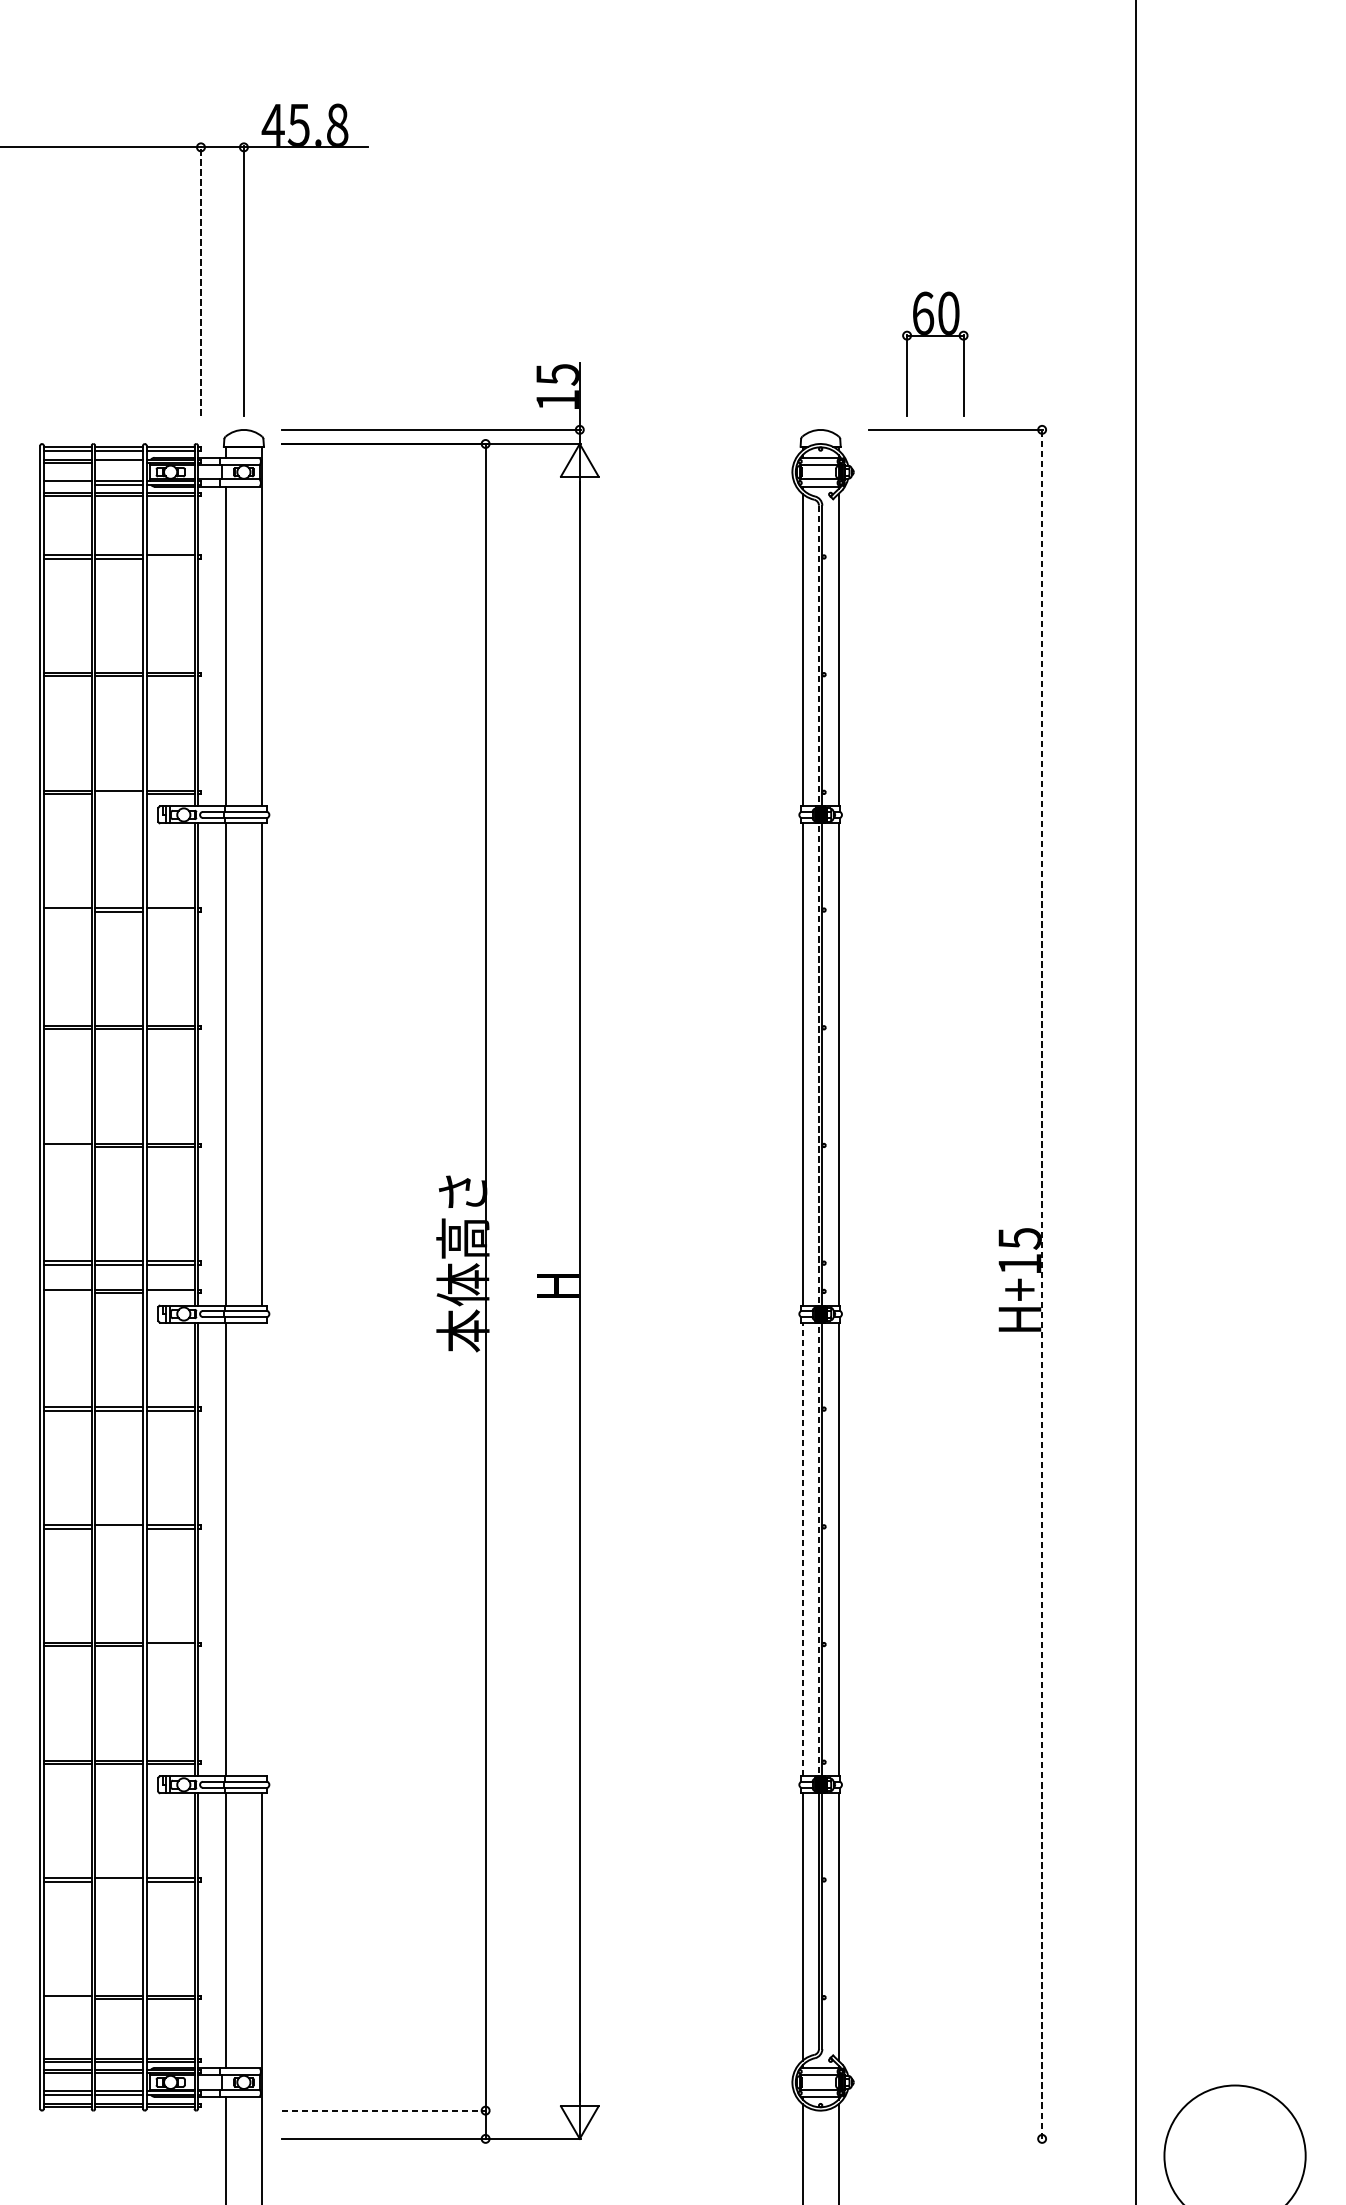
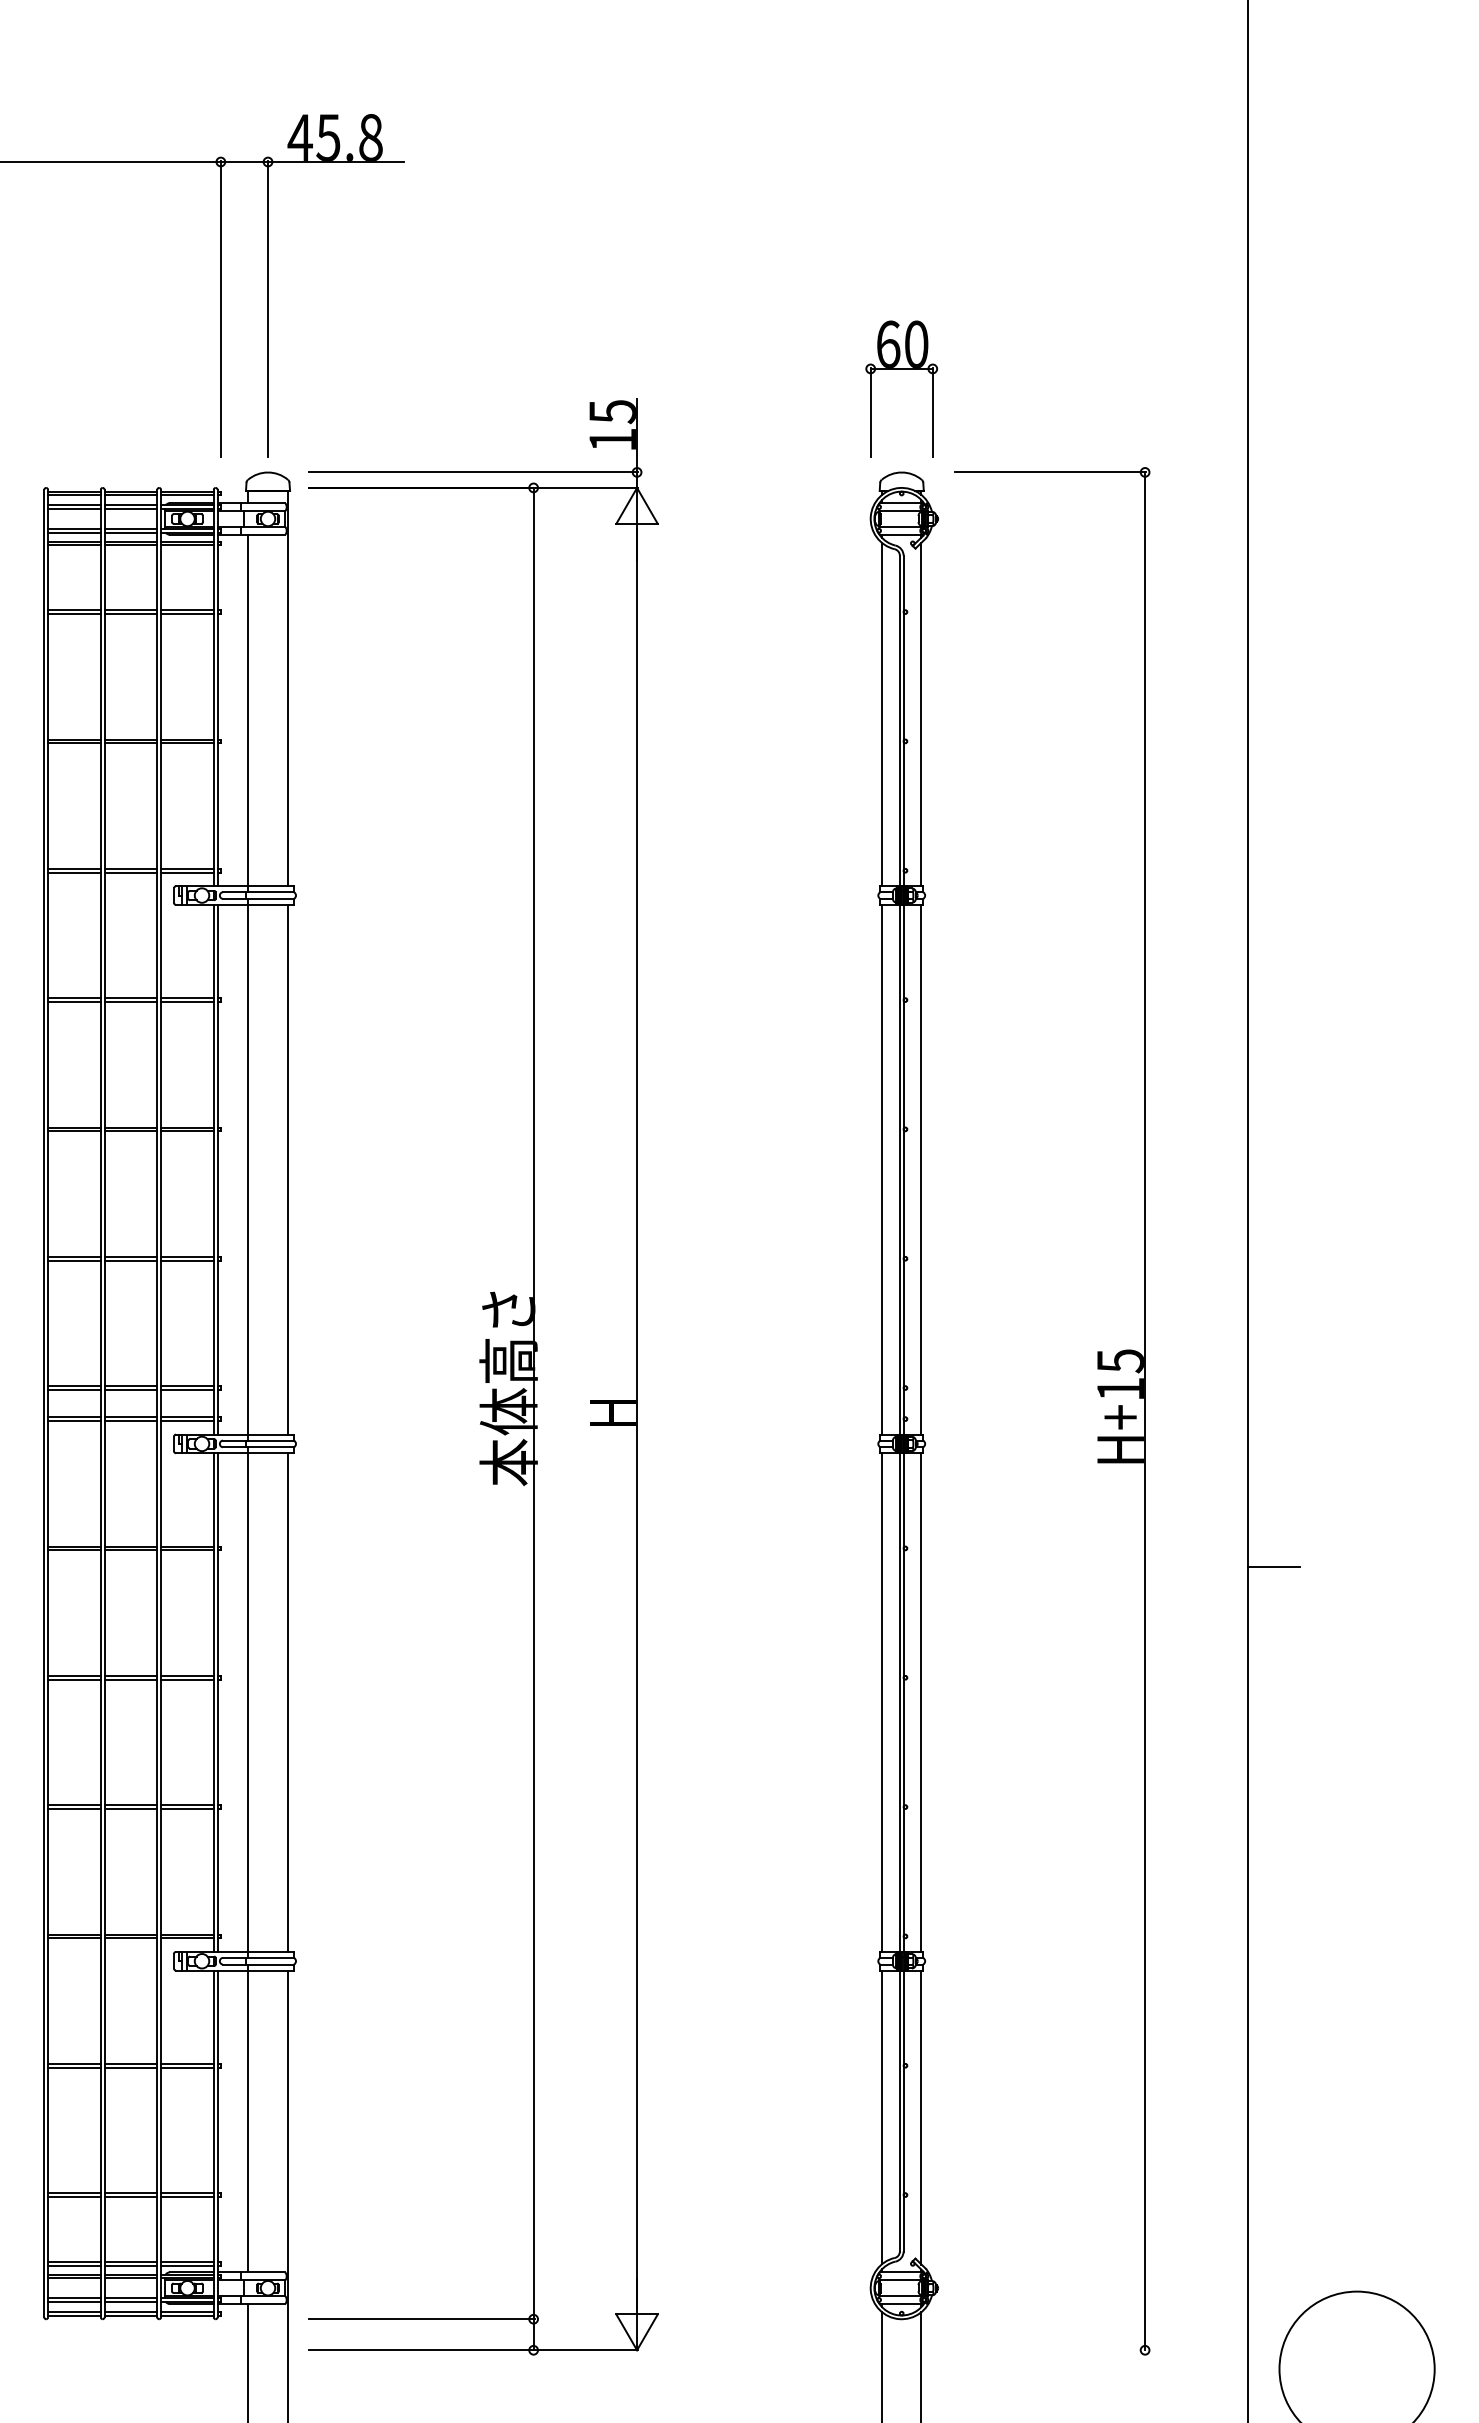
line: (200, 280) -> (220, 308), dashed -> solid
part: (935, 336) -> (901, 369), moved
line: (118, 463) -> (130, 509), added
line: (67, 484) -> (74, 532), added
line: (170, 558) -> (187, 613), added
line: (118, 793) -> (130, 872), added
line: (67, 911) -> (74, 1001), added
line: (170, 911) -> (187, 1001), added
line: (818, 1141) -> (899, 1254), dashed -> solid
line: (67, 1147) -> (74, 1260), added
line: (1042, 1284) -> (1145, 1411), dashed -> solid
line: (67, 1292) -> (74, 1420), added
line: (170, 1292) -> (187, 1420), added
line: (1159, 1426) -> (1274, 1567), added
line: (118, 1528) -> (130, 1679), added
line: (261, 1549) -> (287, 1702), added
line: (802, 1549) -> (881, 1702), dashed -> solid
line: (170, 1645) -> (187, 1808), added
line: (118, 1881) -> (130, 2067), added
line: (67, 1998) -> (74, 2196), added
line: (384, 2110) -> (422, 2319), dashed -> solid

